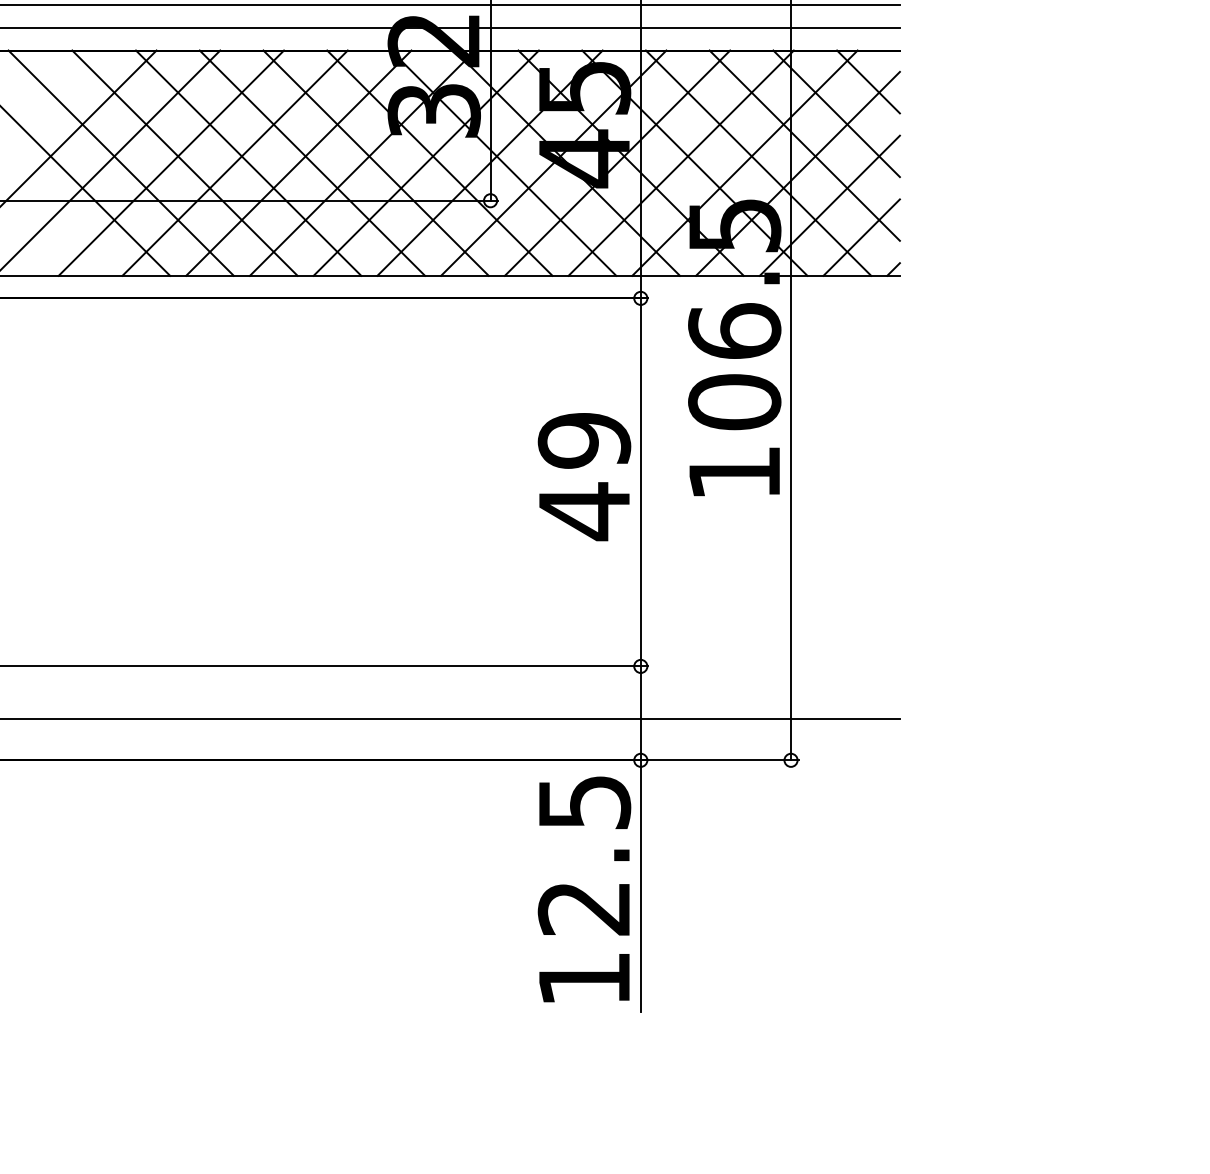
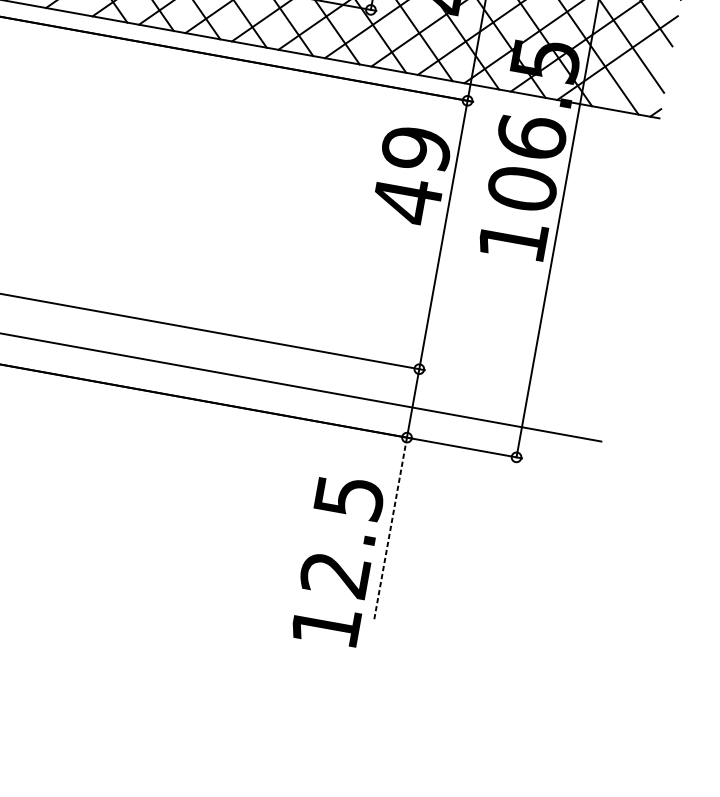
line: (861, 237) -> (636, 85), removed
text: (584, 477) -> (411, 175), moved
line: (640, 886) -> (390, 529), solid -> dashed
text: (584, 889) -> (337, 560), moved

